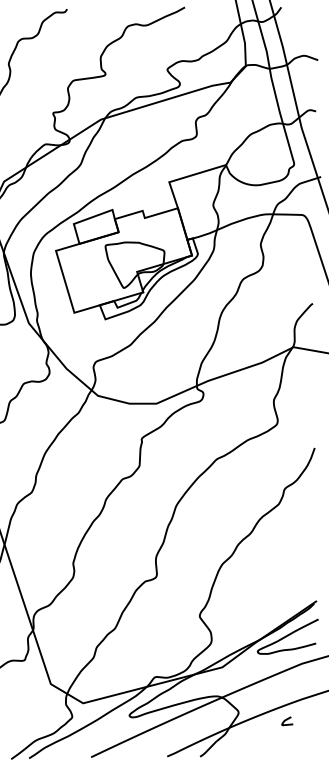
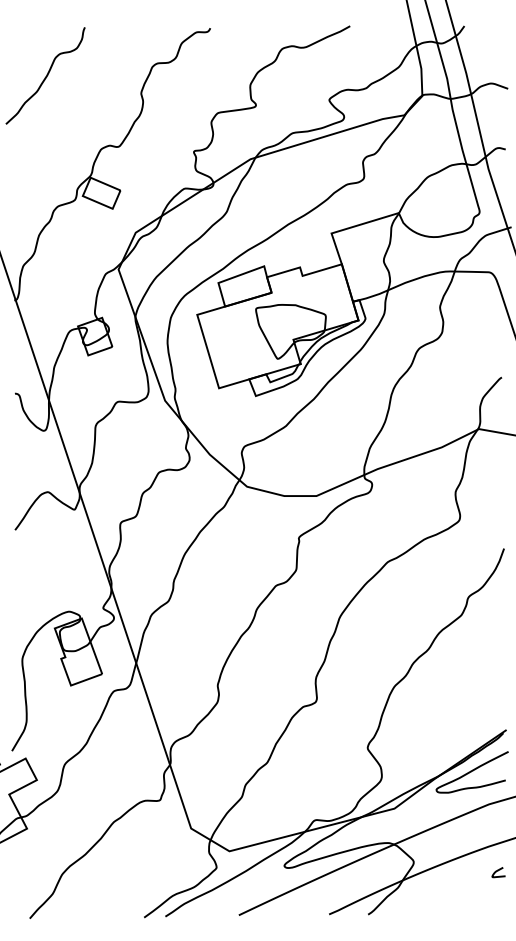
curve: (287, 720) -> (498, 871), moved

